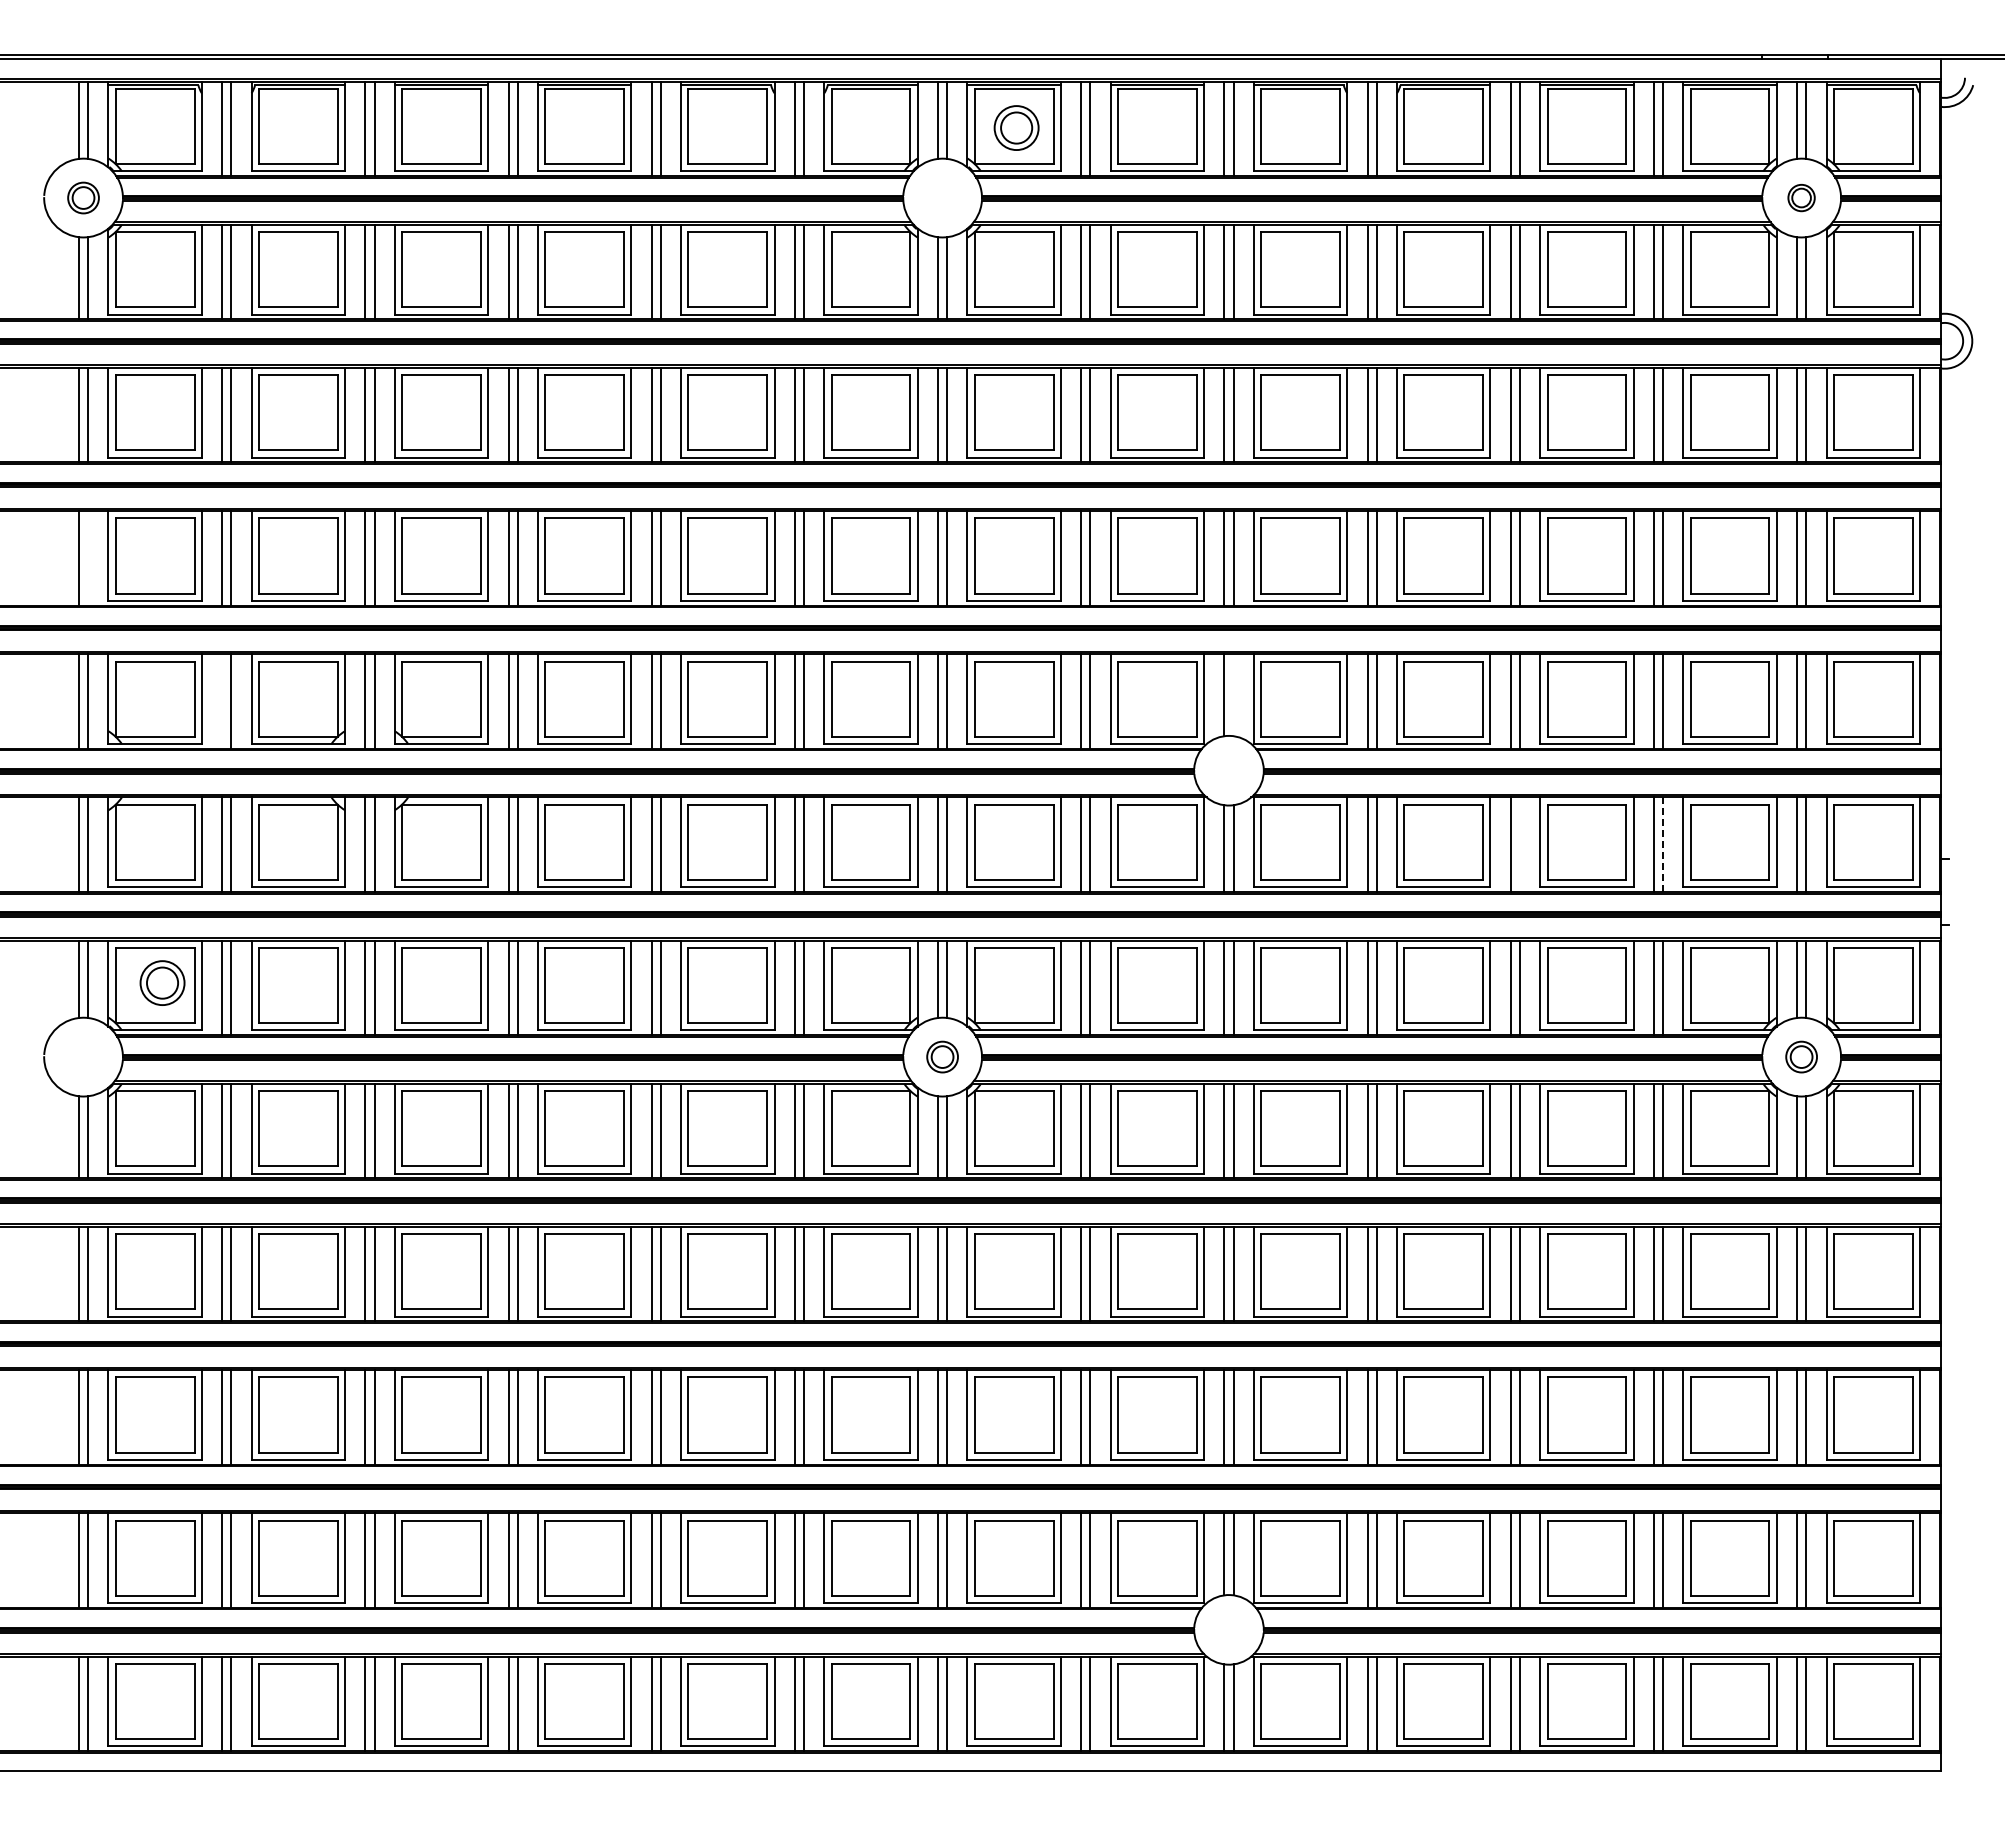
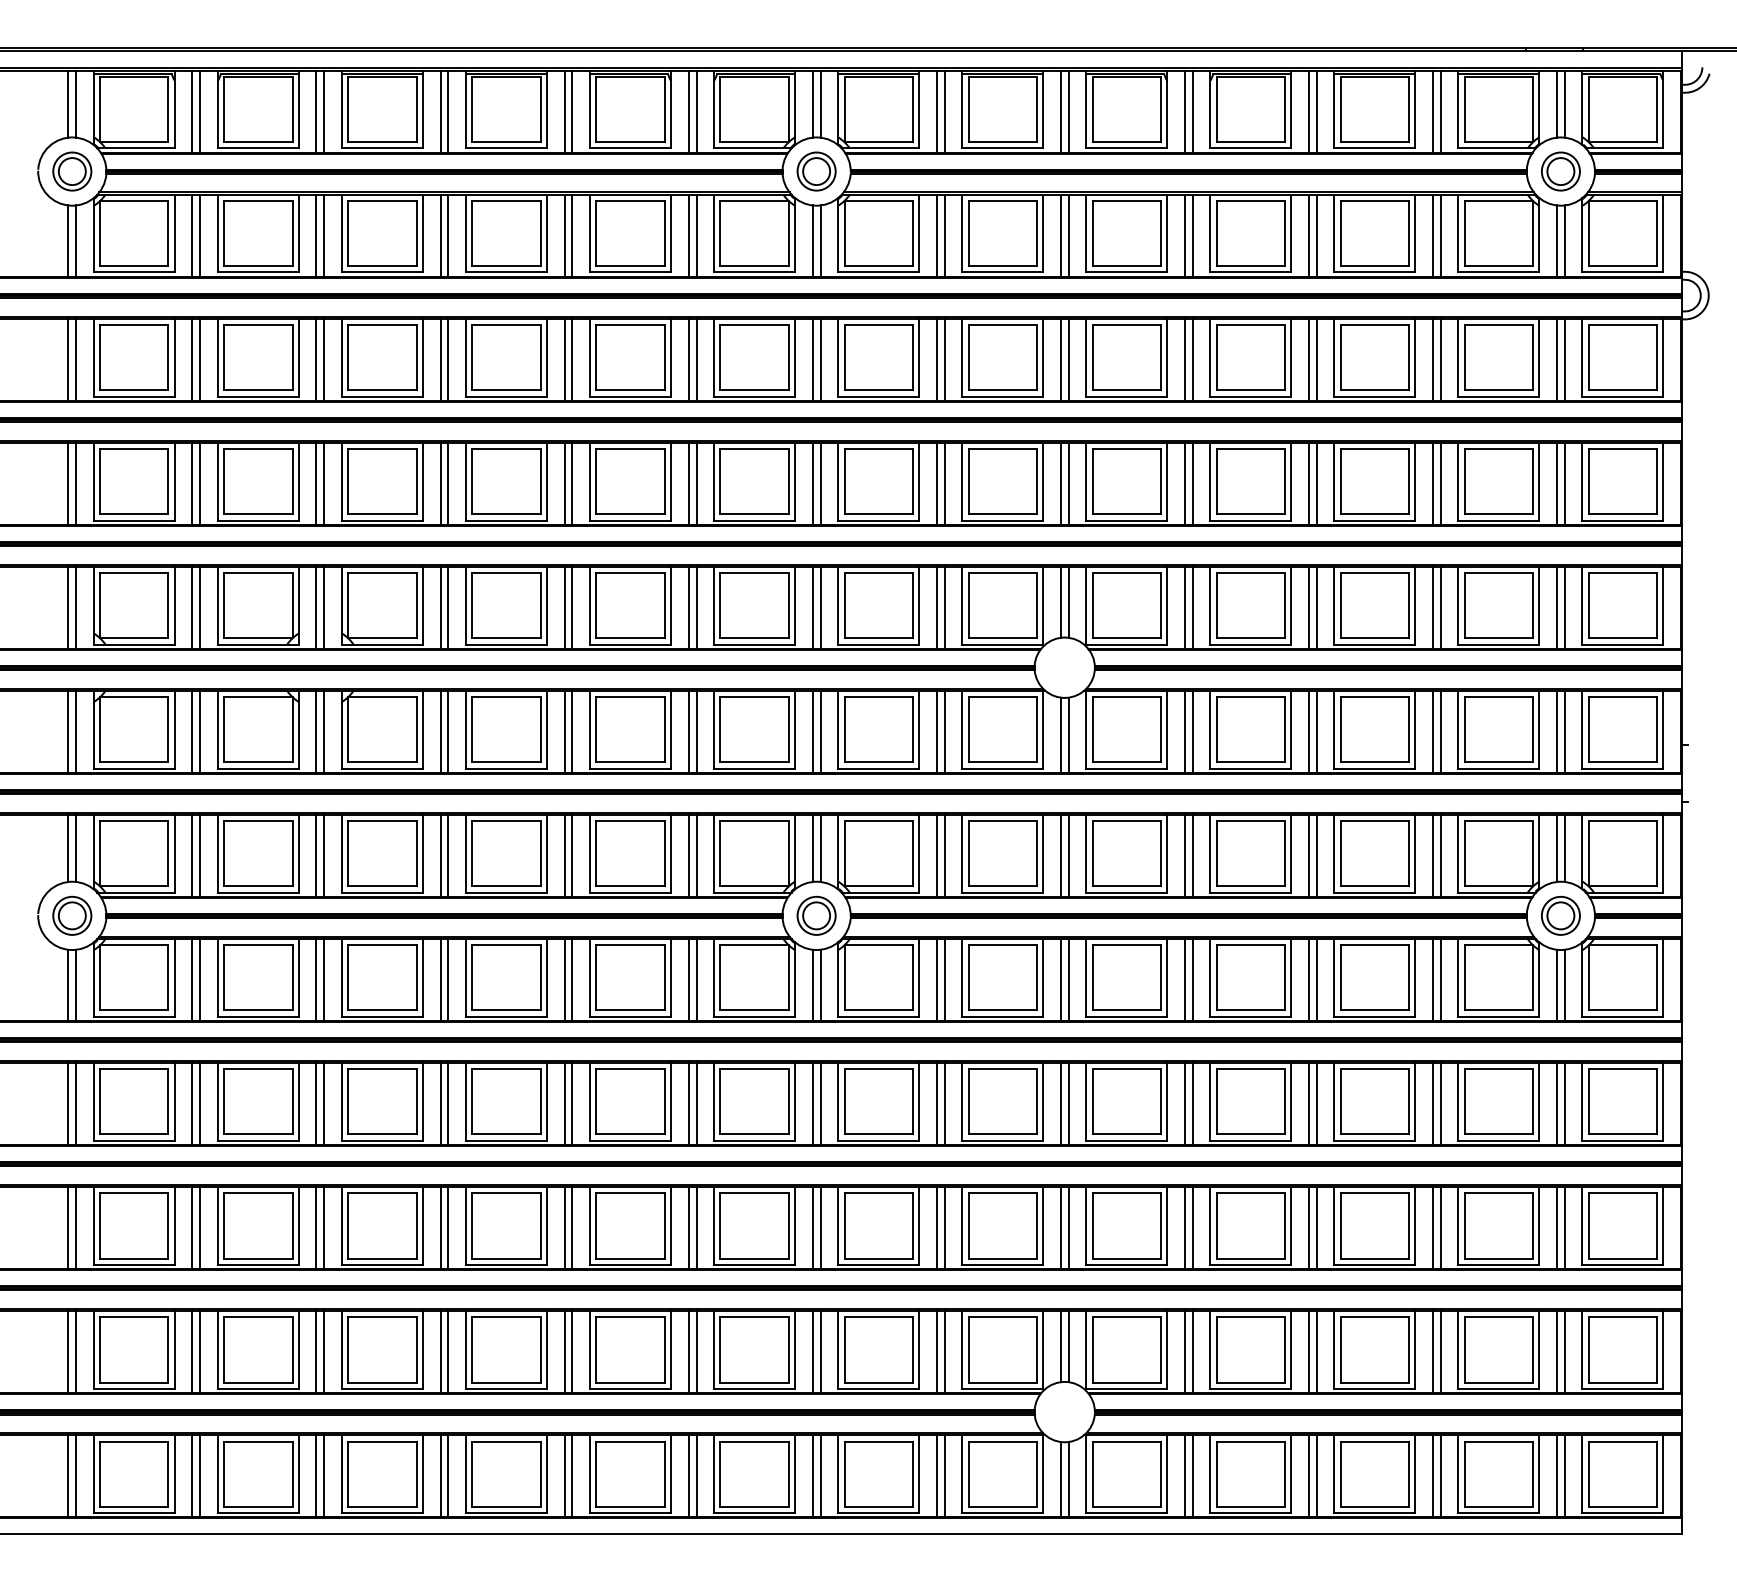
part: (1016, 127) -> (816, 171), moved
part: (83, 197) -> (72, 171), size x1.43
part: (1801, 197) -> (1560, 171), size x1.67
line: (88, 558) -> (76, 483), added
line: (1233, 695) -> (1068, 602), added
line: (222, 701) -> (192, 607), added
line: (1519, 844) -> (1316, 731), added
line: (1663, 844) -> (1441, 731), dashed -> solid
part: (162, 982) -> (72, 915), moved
part: (942, 1056) -> (816, 915), size x1.43
part: (1801, 1056) -> (1560, 915), size x1.43

